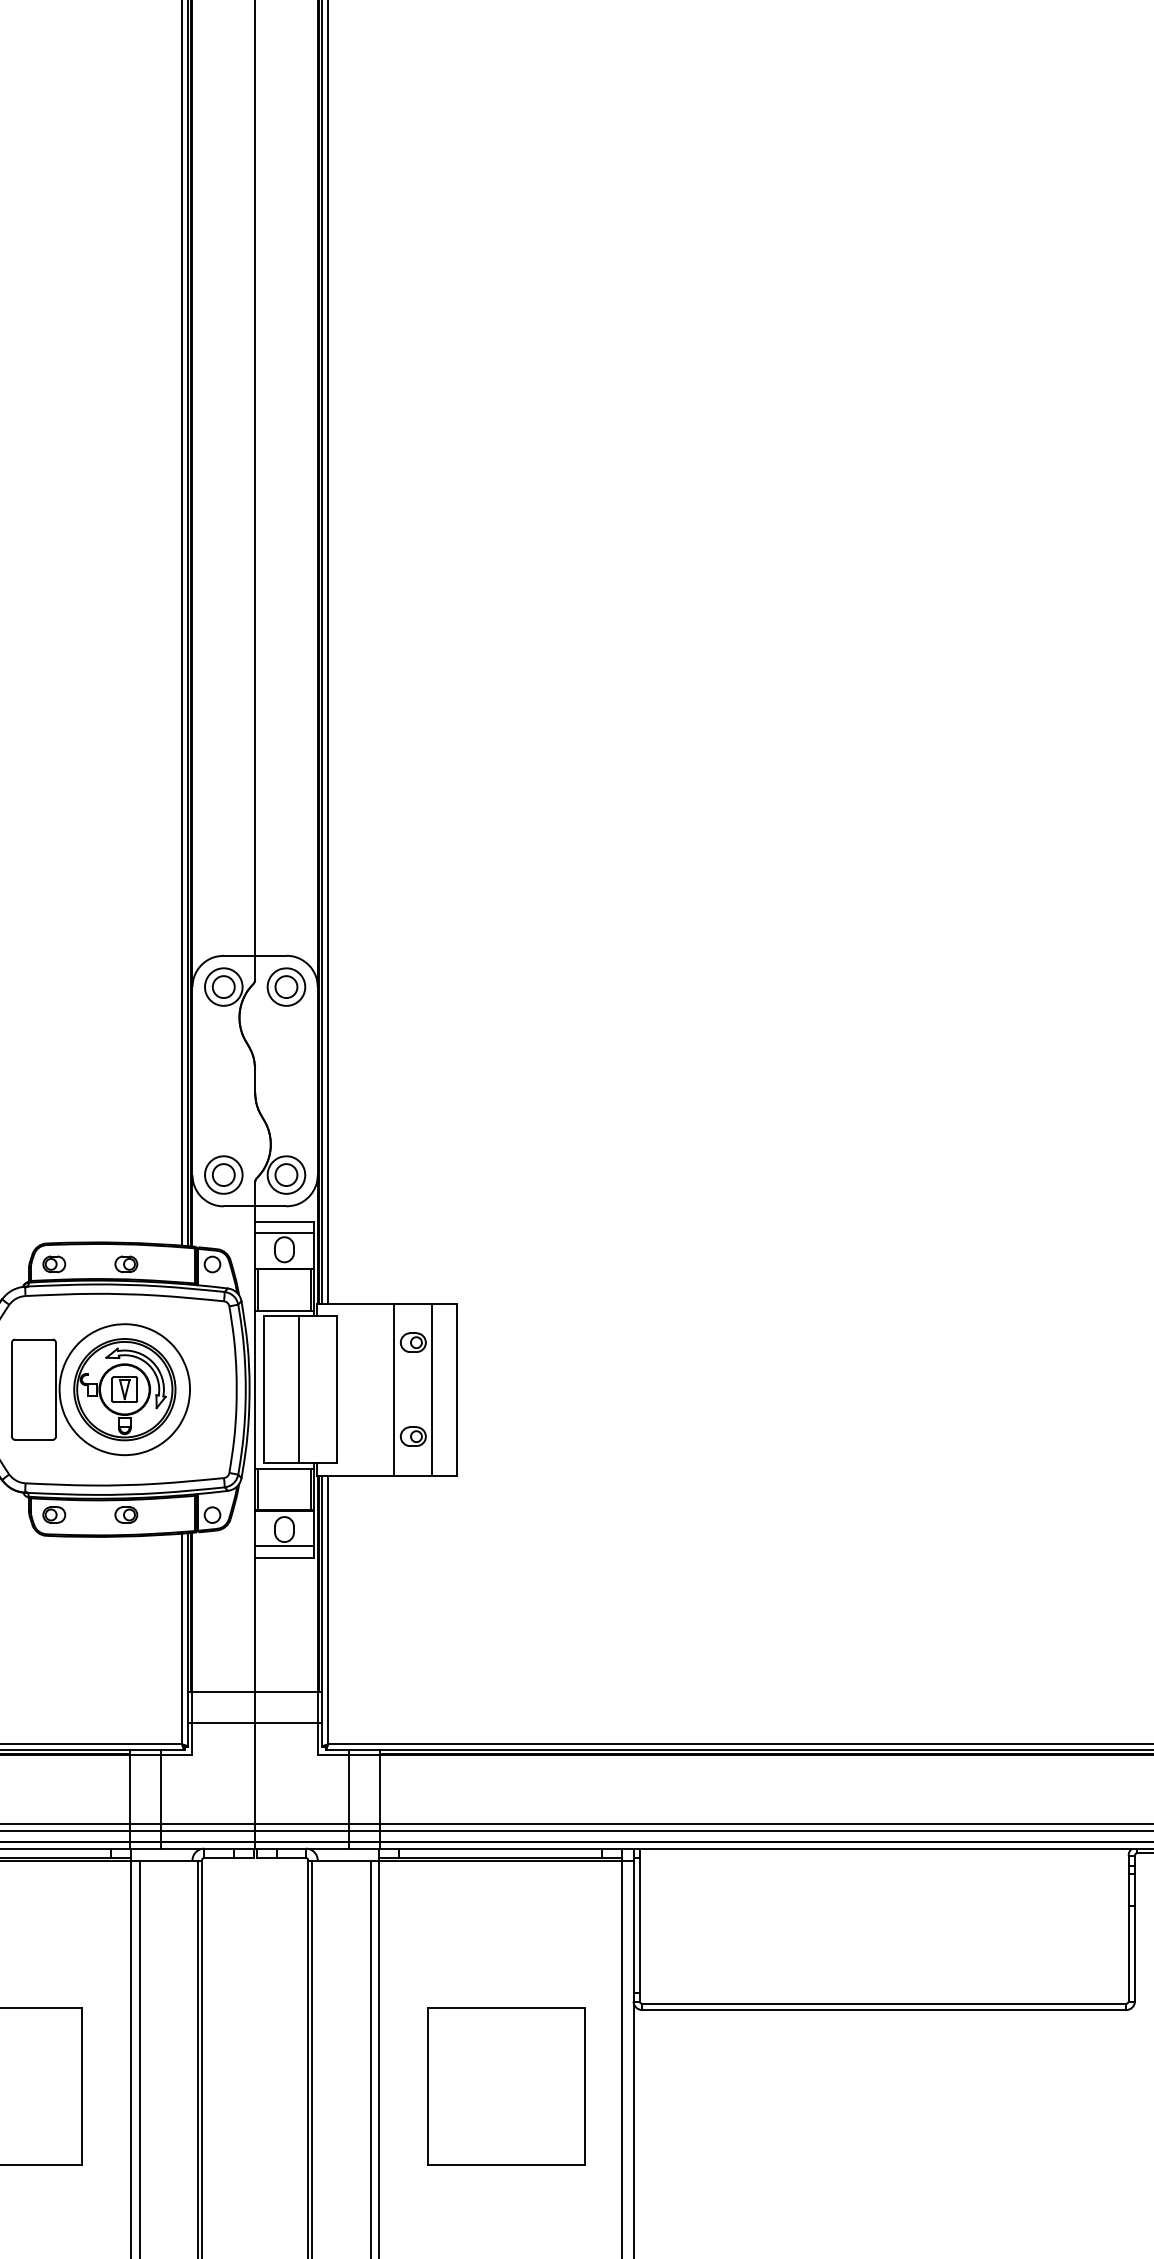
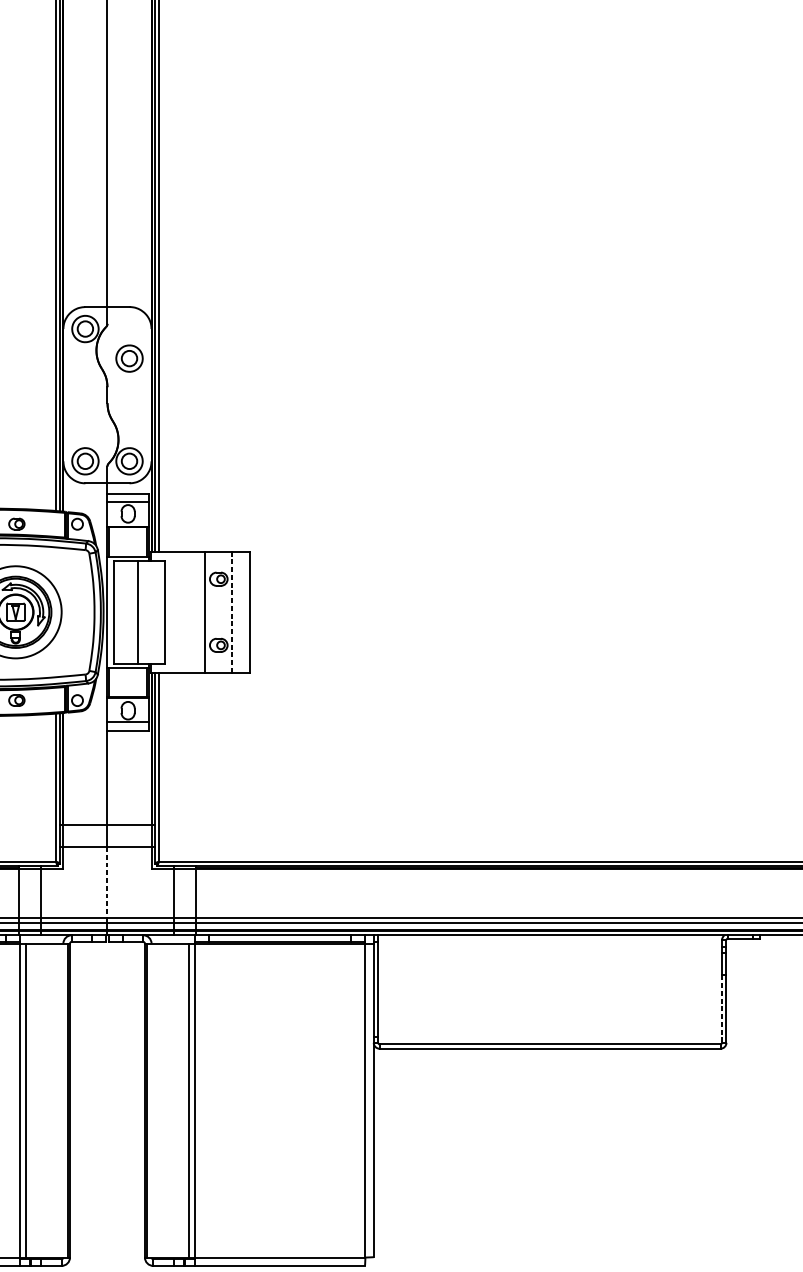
part: (286, 986) -> (129, 358), moved
line: (431, 1390) -> (231, 612), solid -> dashed
line: (255, 1773) -> (107, 882), solid -> dashed
line: (1128, 1953) -> (721, 1009), solid -> dashed
part: (506, 2086) -> (284, 1102), removed

